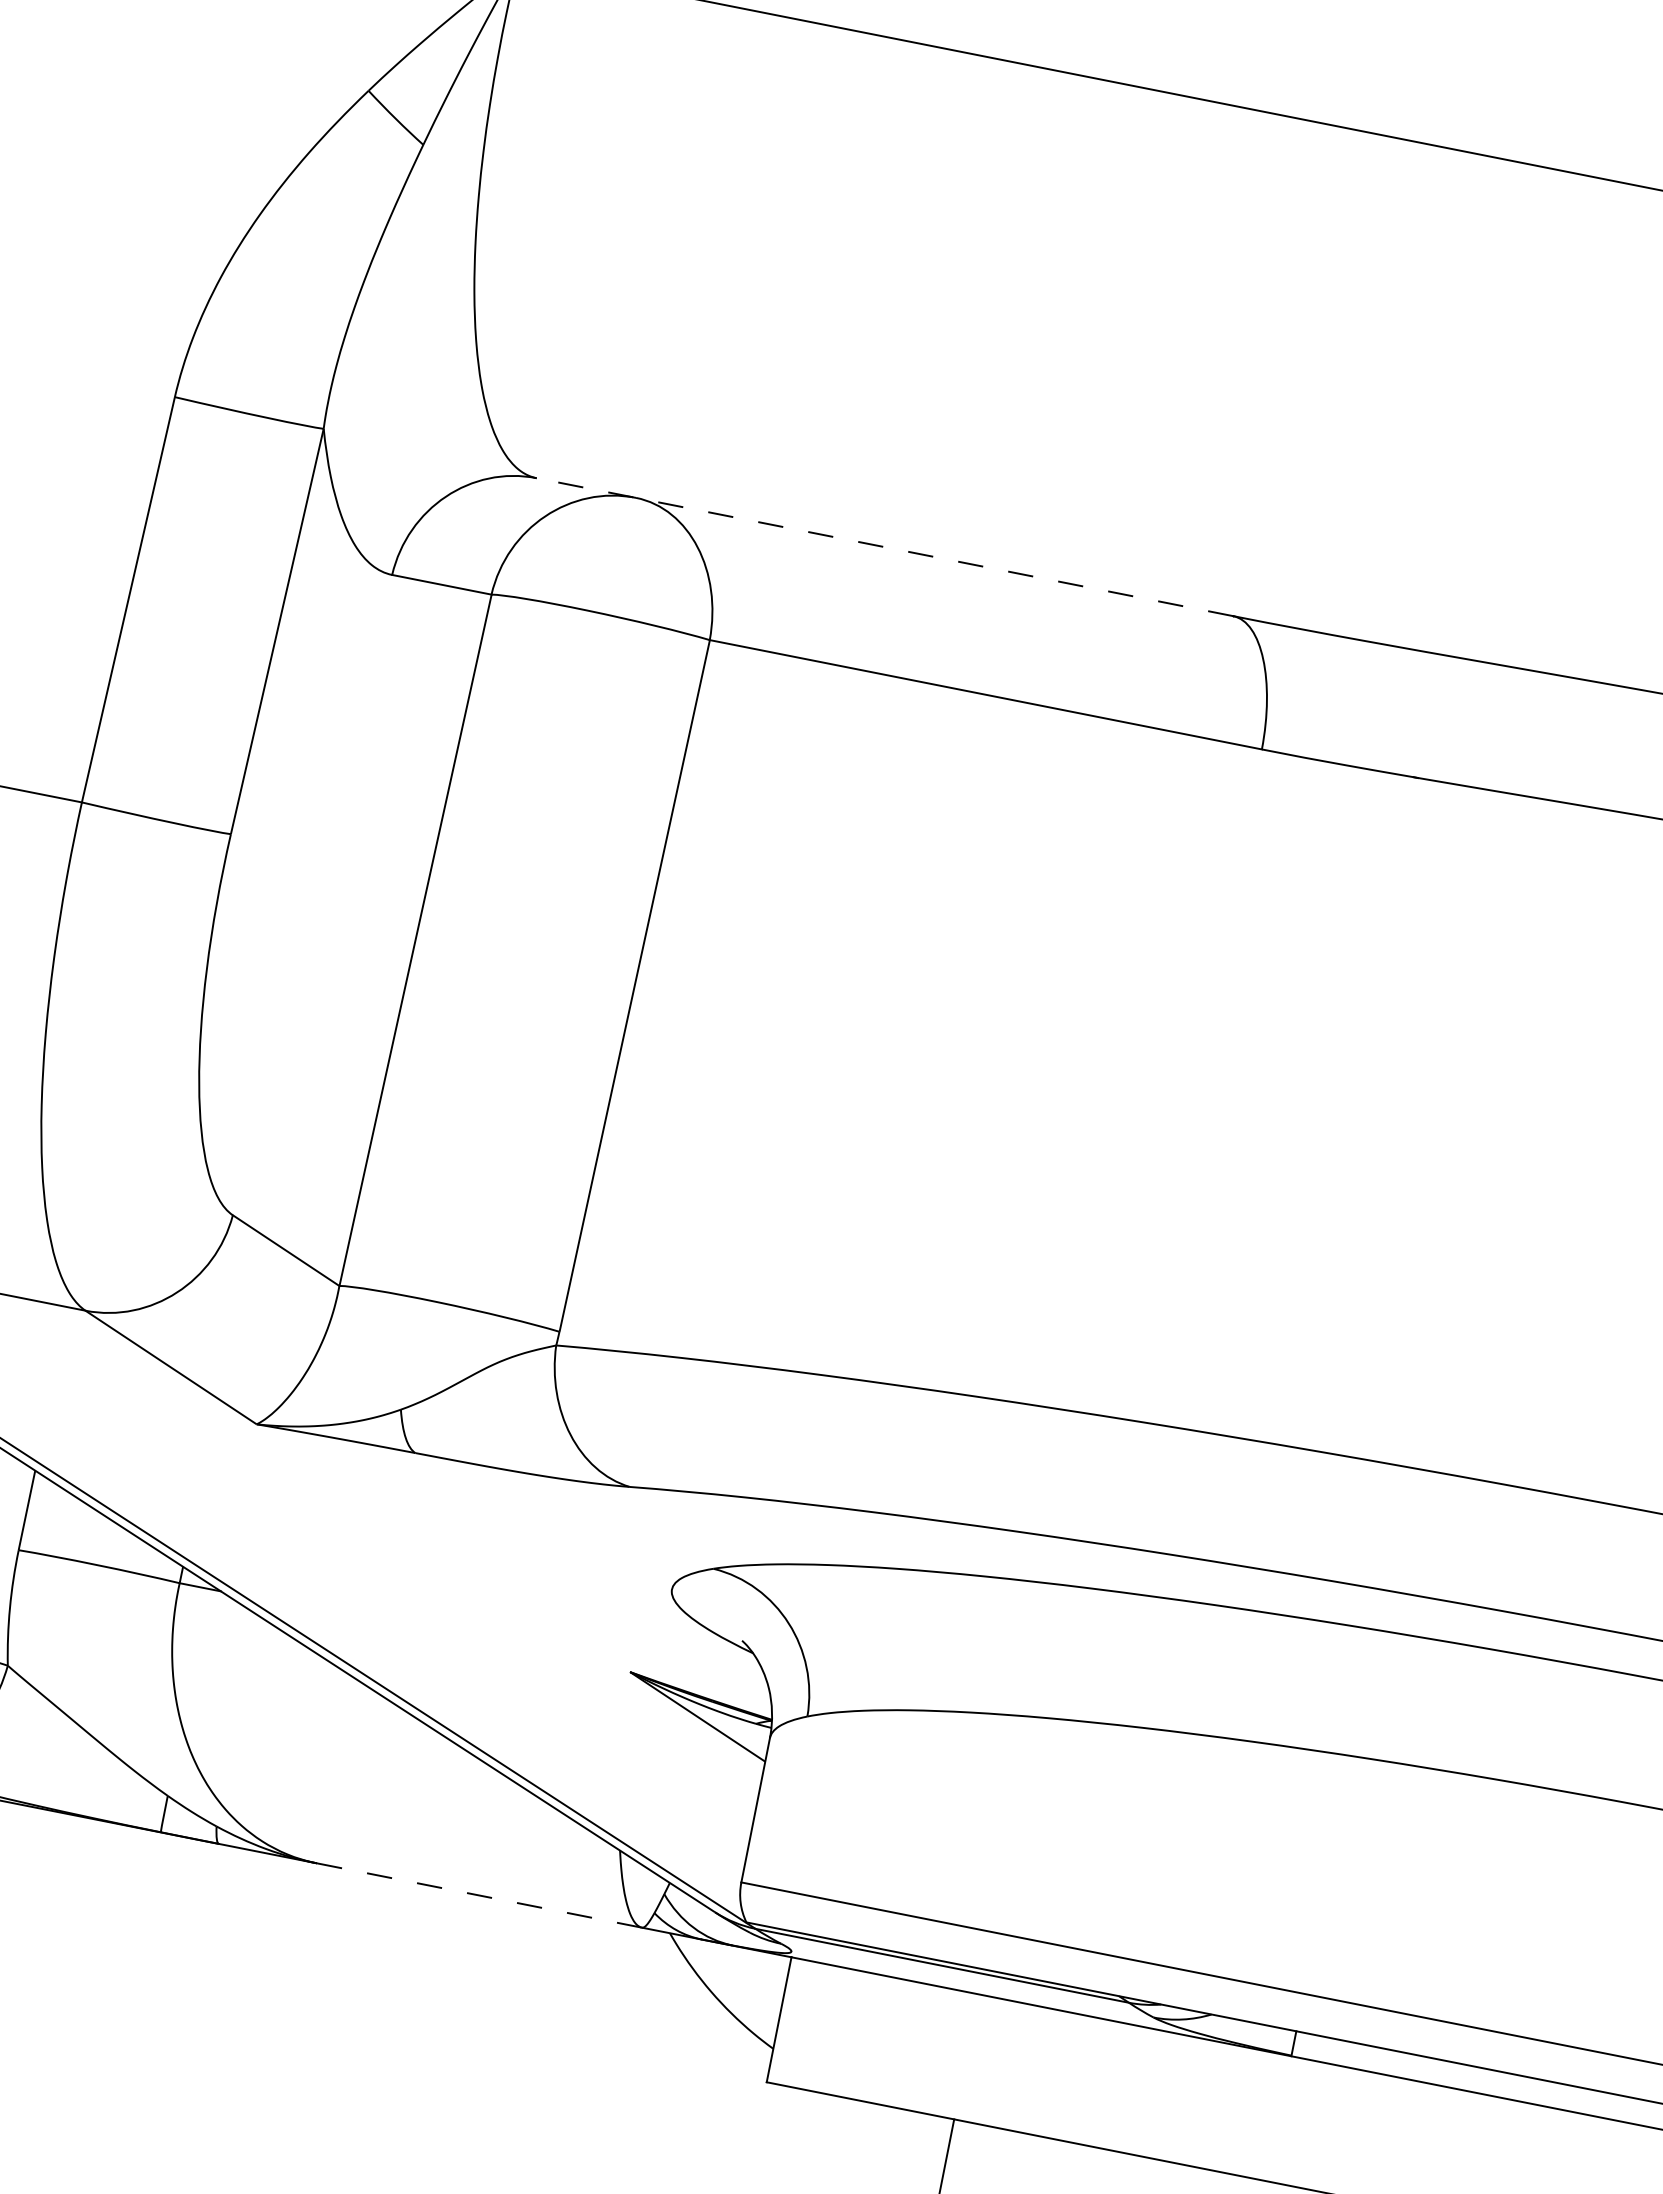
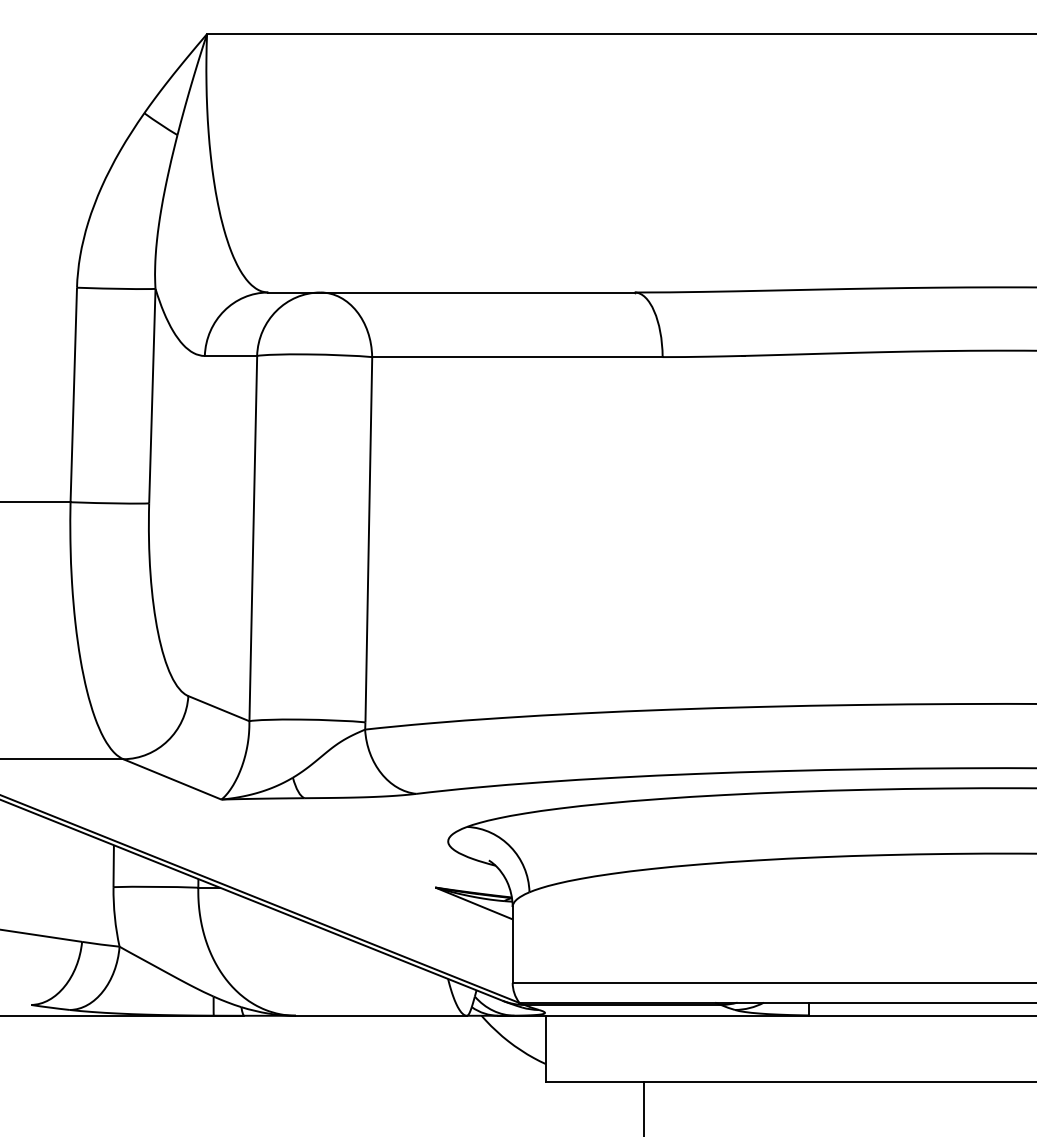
line: (884, 547) -> (451, 292), dashed -> solid
line: (479, 1895) -> (381, 1015), dashed -> solid

